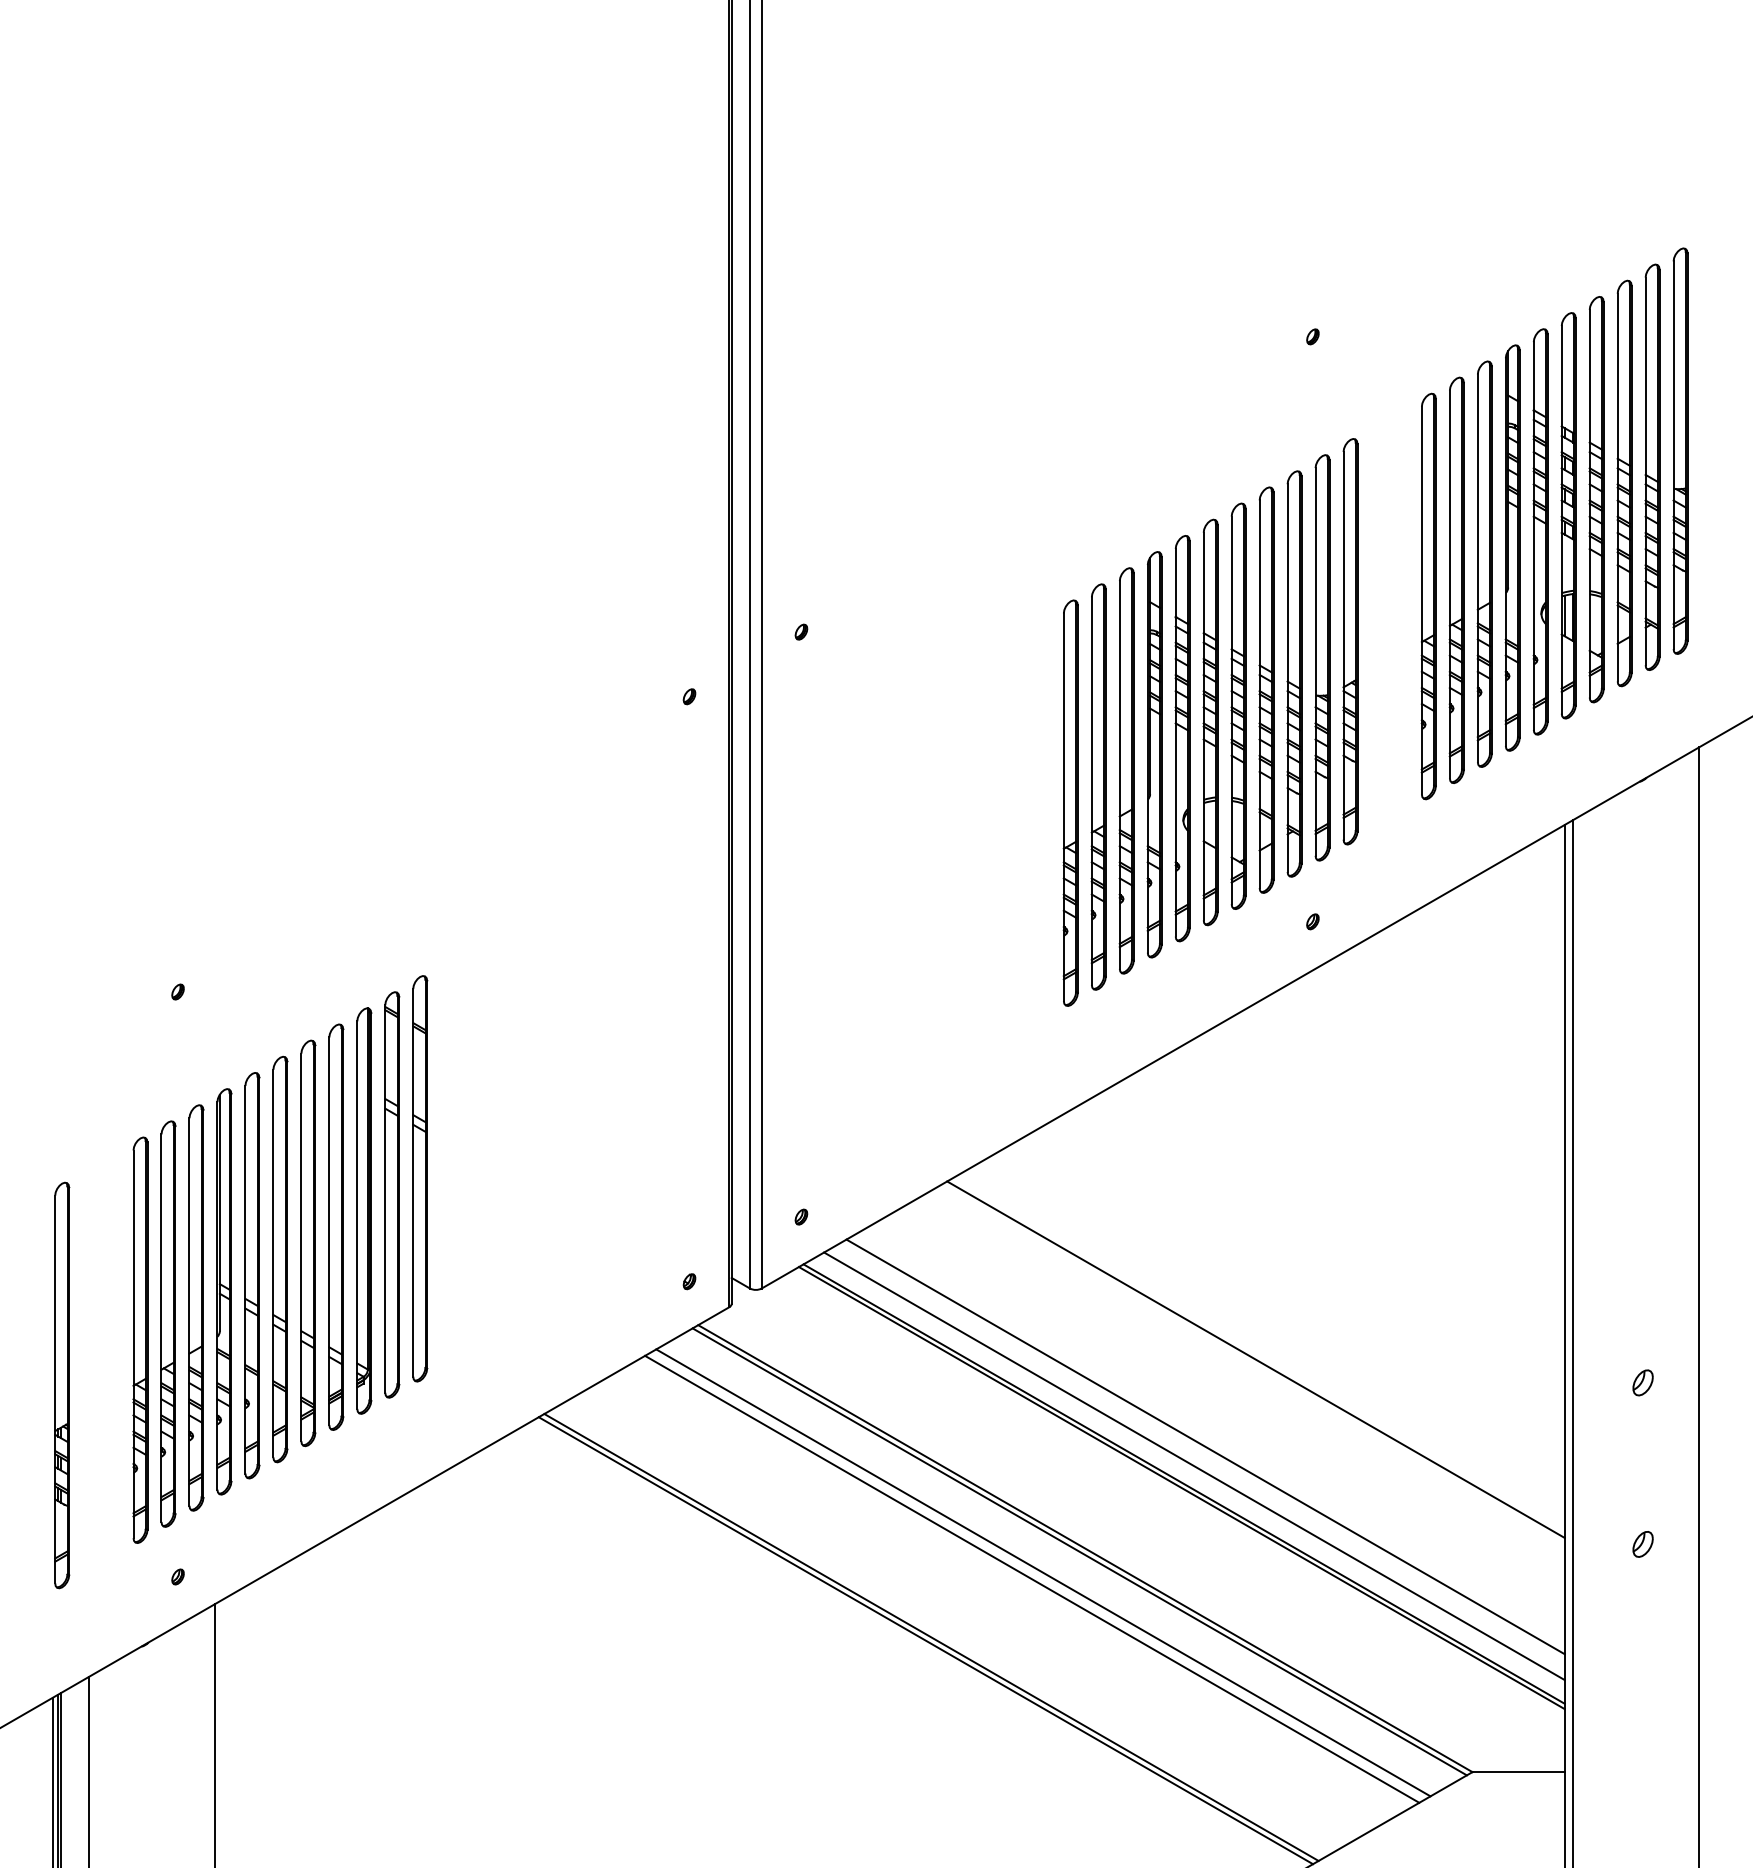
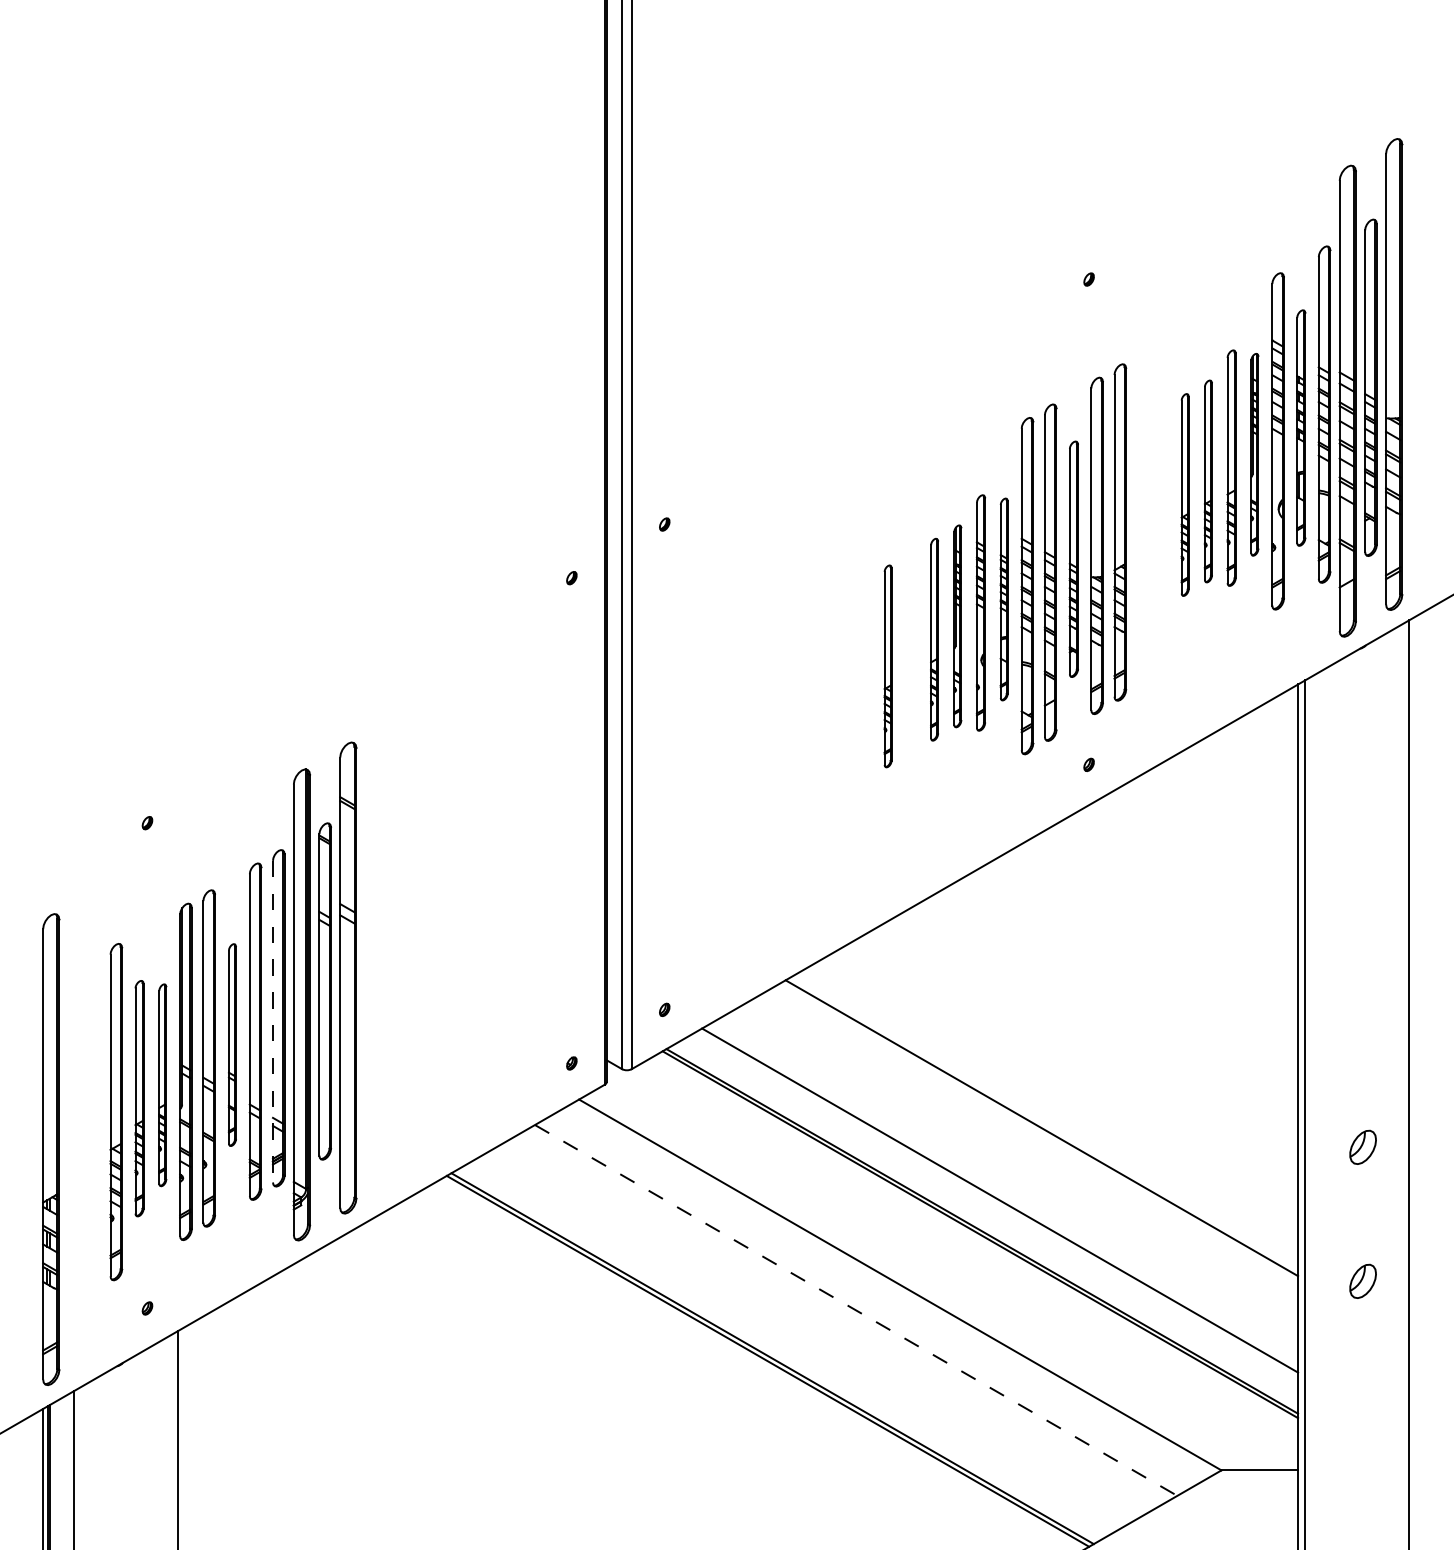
part: (1680, 450) -> (1394, 373), size x1.4
part: (1624, 483) -> (1347, 401), size x1.4
part: (1568, 515) -> (1301, 427), size x0.7
part: (1512, 547) -> (1254, 454), size x0.6
part: (1484, 563) -> (1231, 467), size x0.7
part: (1456, 579) -> (1208, 480), size x0.6
part: (1428, 596) -> (1184, 494), size x0.6
part: (1294, 673) -> (1073, 558), size x0.7
part: (1210, 722) -> (1004, 599), size x0.6
part: (1182, 738) -> (980, 612), size x0.7
part: (1154, 754) -> (957, 626), size x0.6
part: (1126, 770) -> (934, 639), size x0.6
part: (1098, 786) -> (911, 652), removed
part: (1070, 802) -> (887, 665), size x0.6
part: (420, 1178) -> (348, 977), size x1.4
part: (364, 1210) -> (302, 1004), size x1.4
line: (329, 1231) -> (273, 1021), solid -> dashed
part: (280, 1259) -> (232, 1045), size x0.6
part: (196, 1307) -> (162, 1084), size x0.6
part: (168, 1323) -> (139, 1098), size x0.7
part: (1642, 1382) -> (1362, 1147), size x1.6
part: (62, 1385) -> (51, 1149), size x1.4
line: (1194, 1466) -> (990, 1216), removed
part: (1642, 1544) -> (1362, 1281), size x1.6
line: (1079, 1551) -> (895, 1287), removed
line: (1043, 1572) -> (865, 1304), removed
line: (1032, 1579) -> (856, 1310), solid -> dashed

